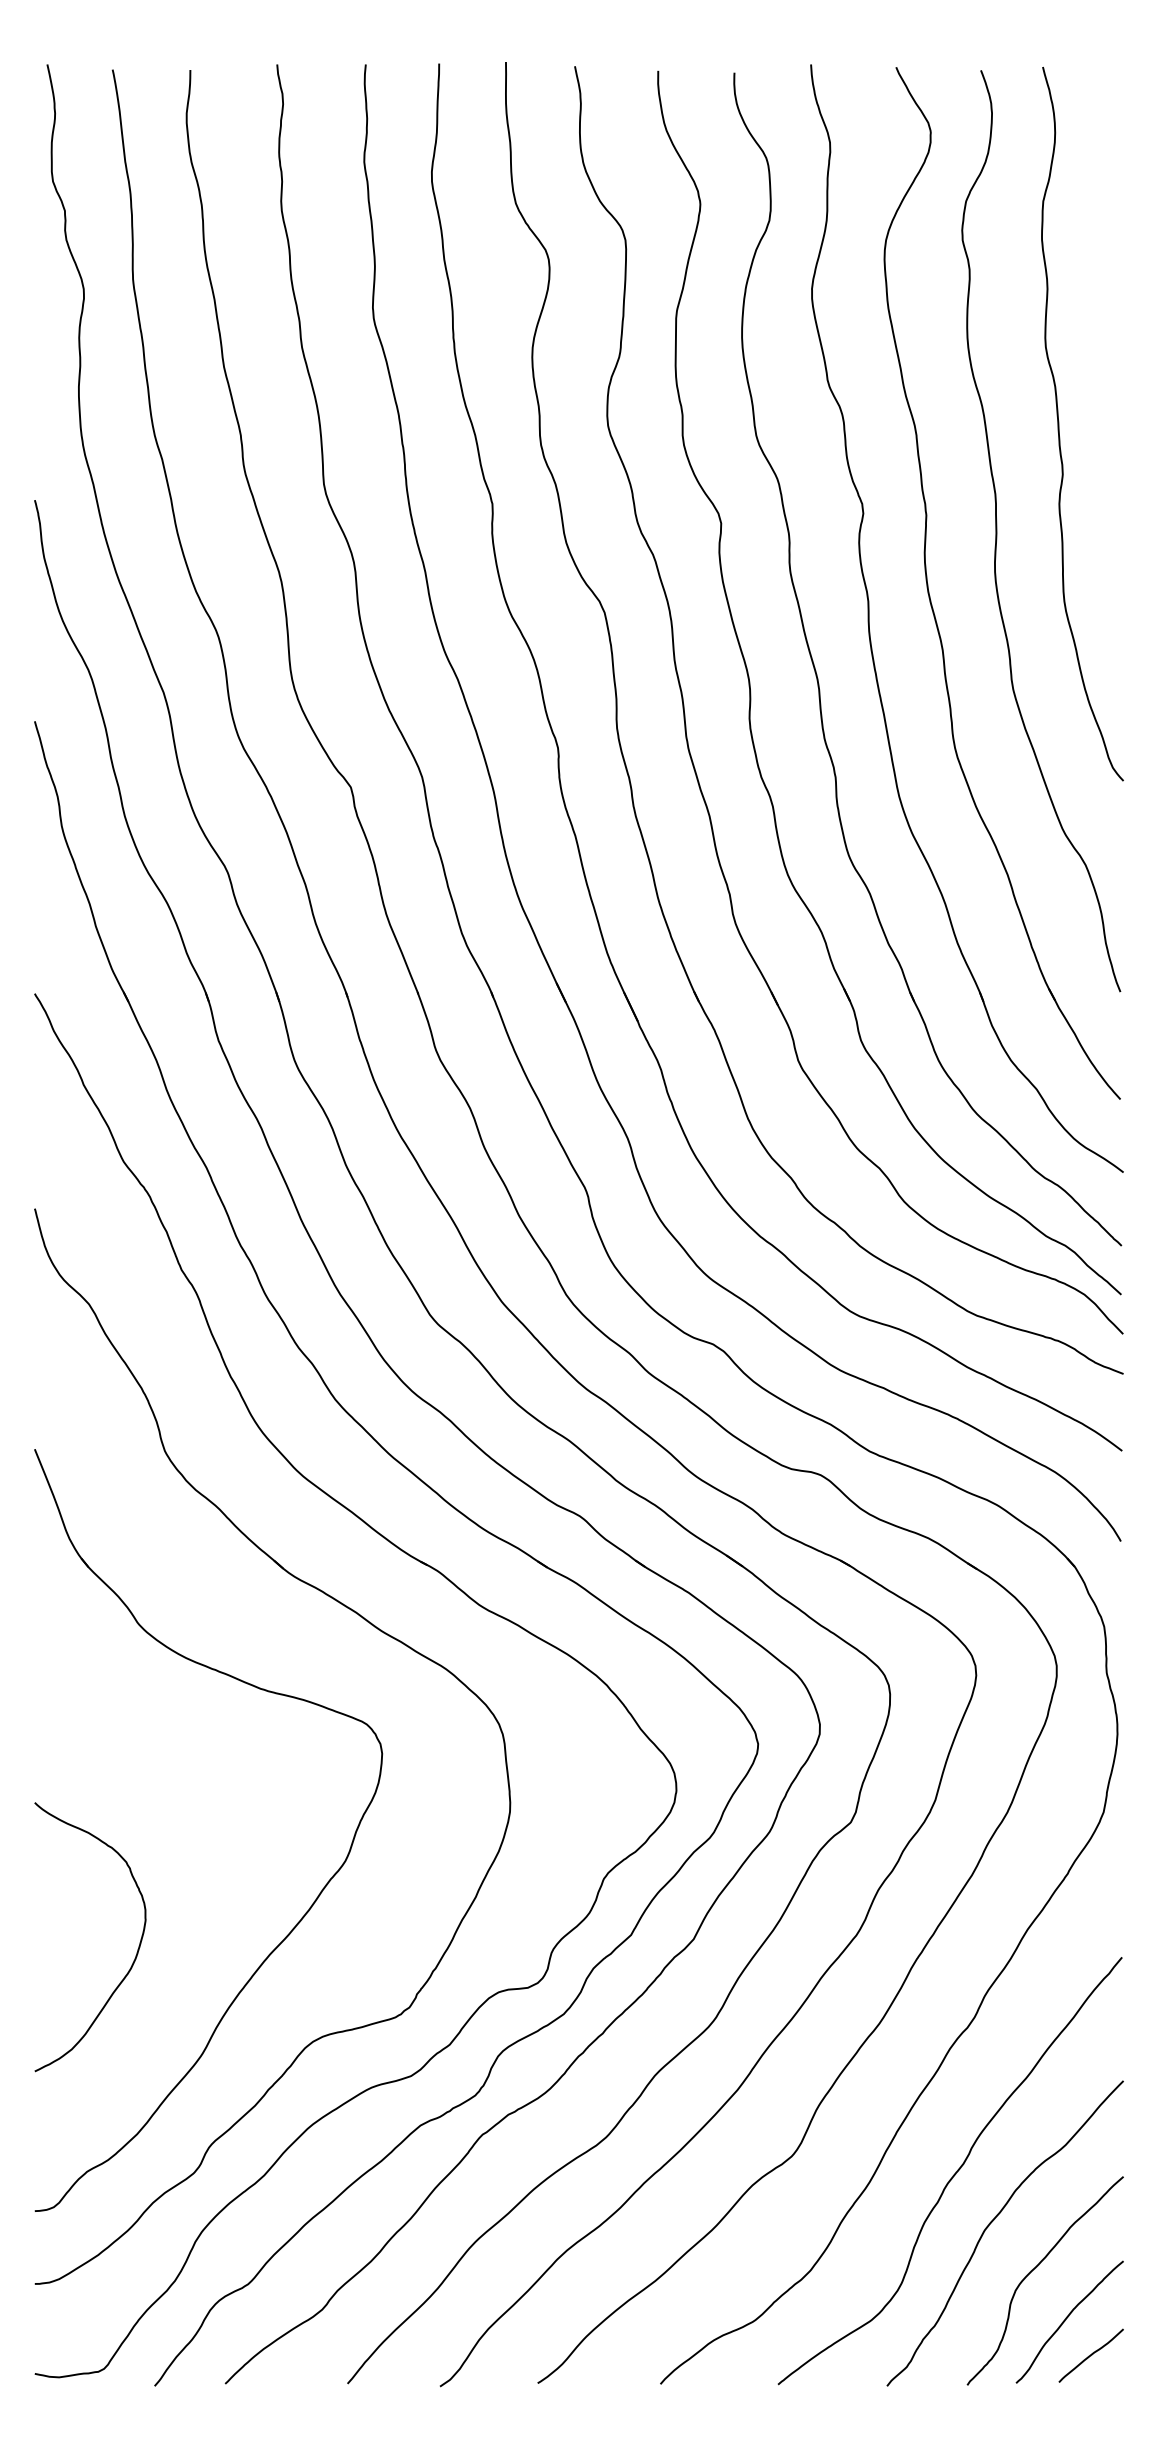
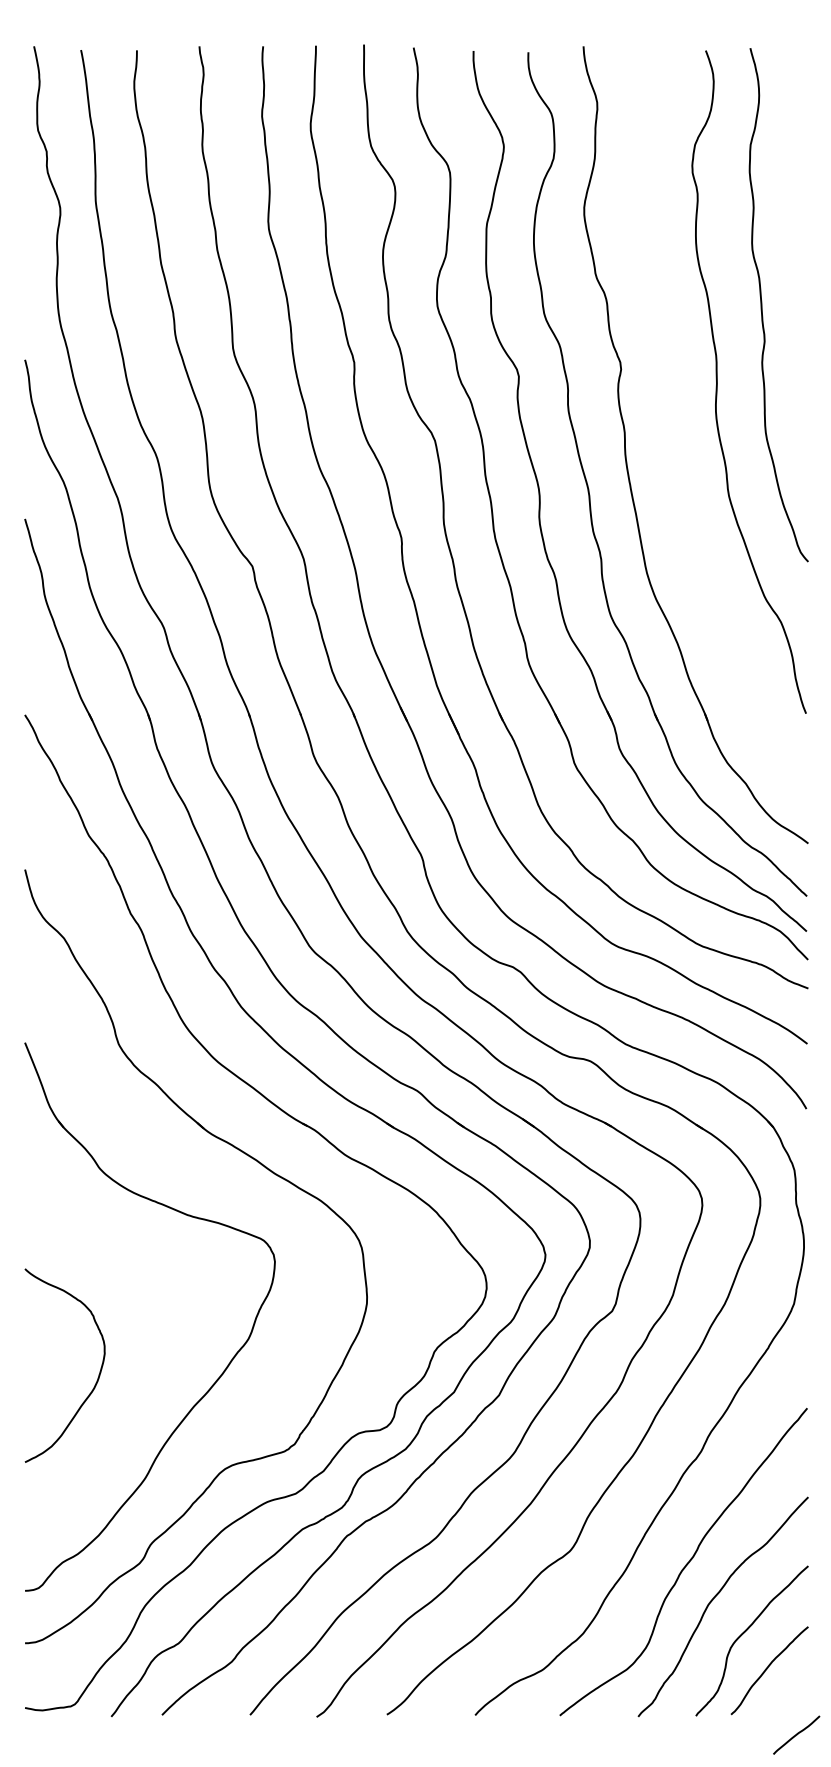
part: (930, 595) -> (669, 428), removed
curve: (136, 1952) -> (98, 1376), moved
curve: (1090, 2355) -> (796, 1735), moved

